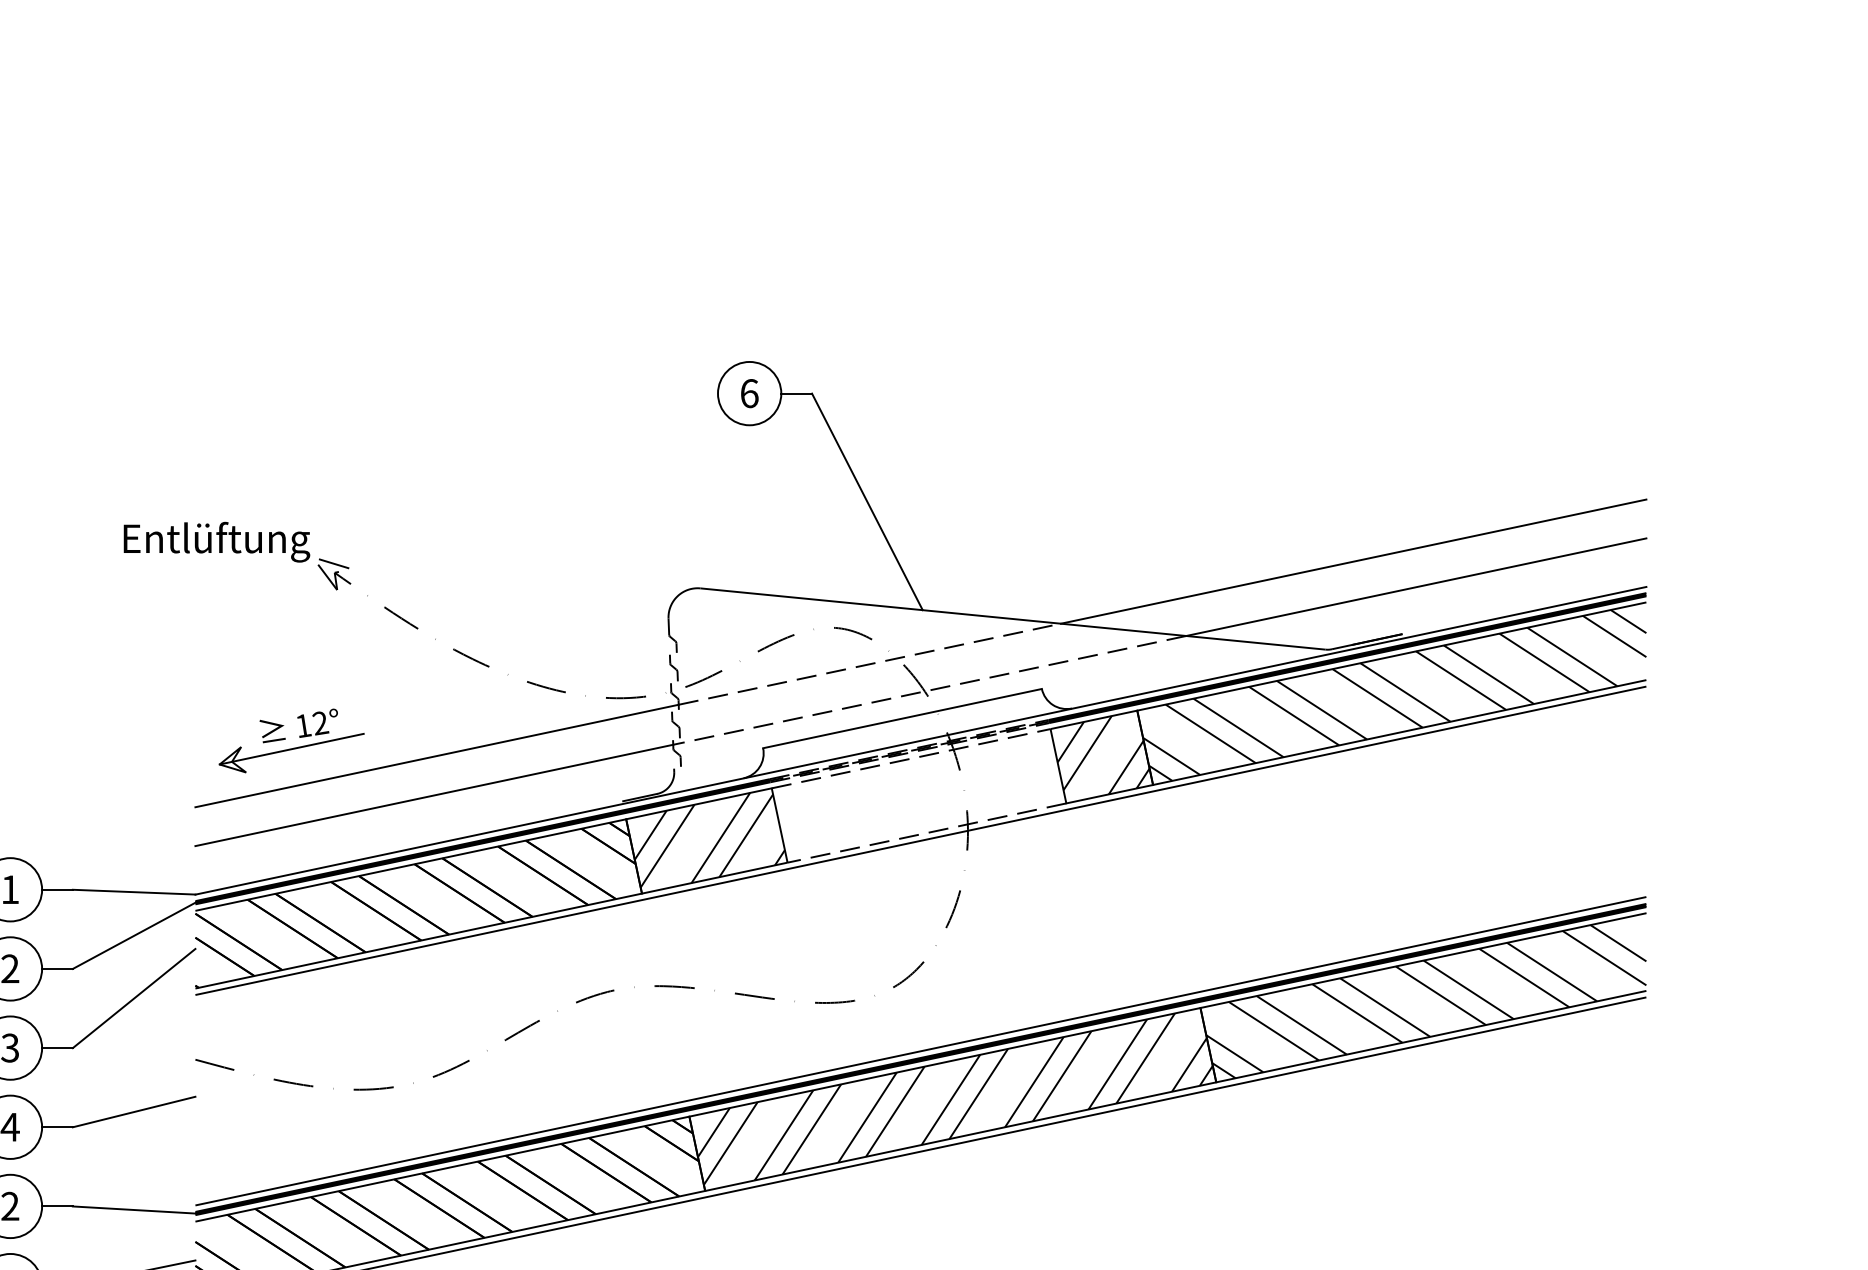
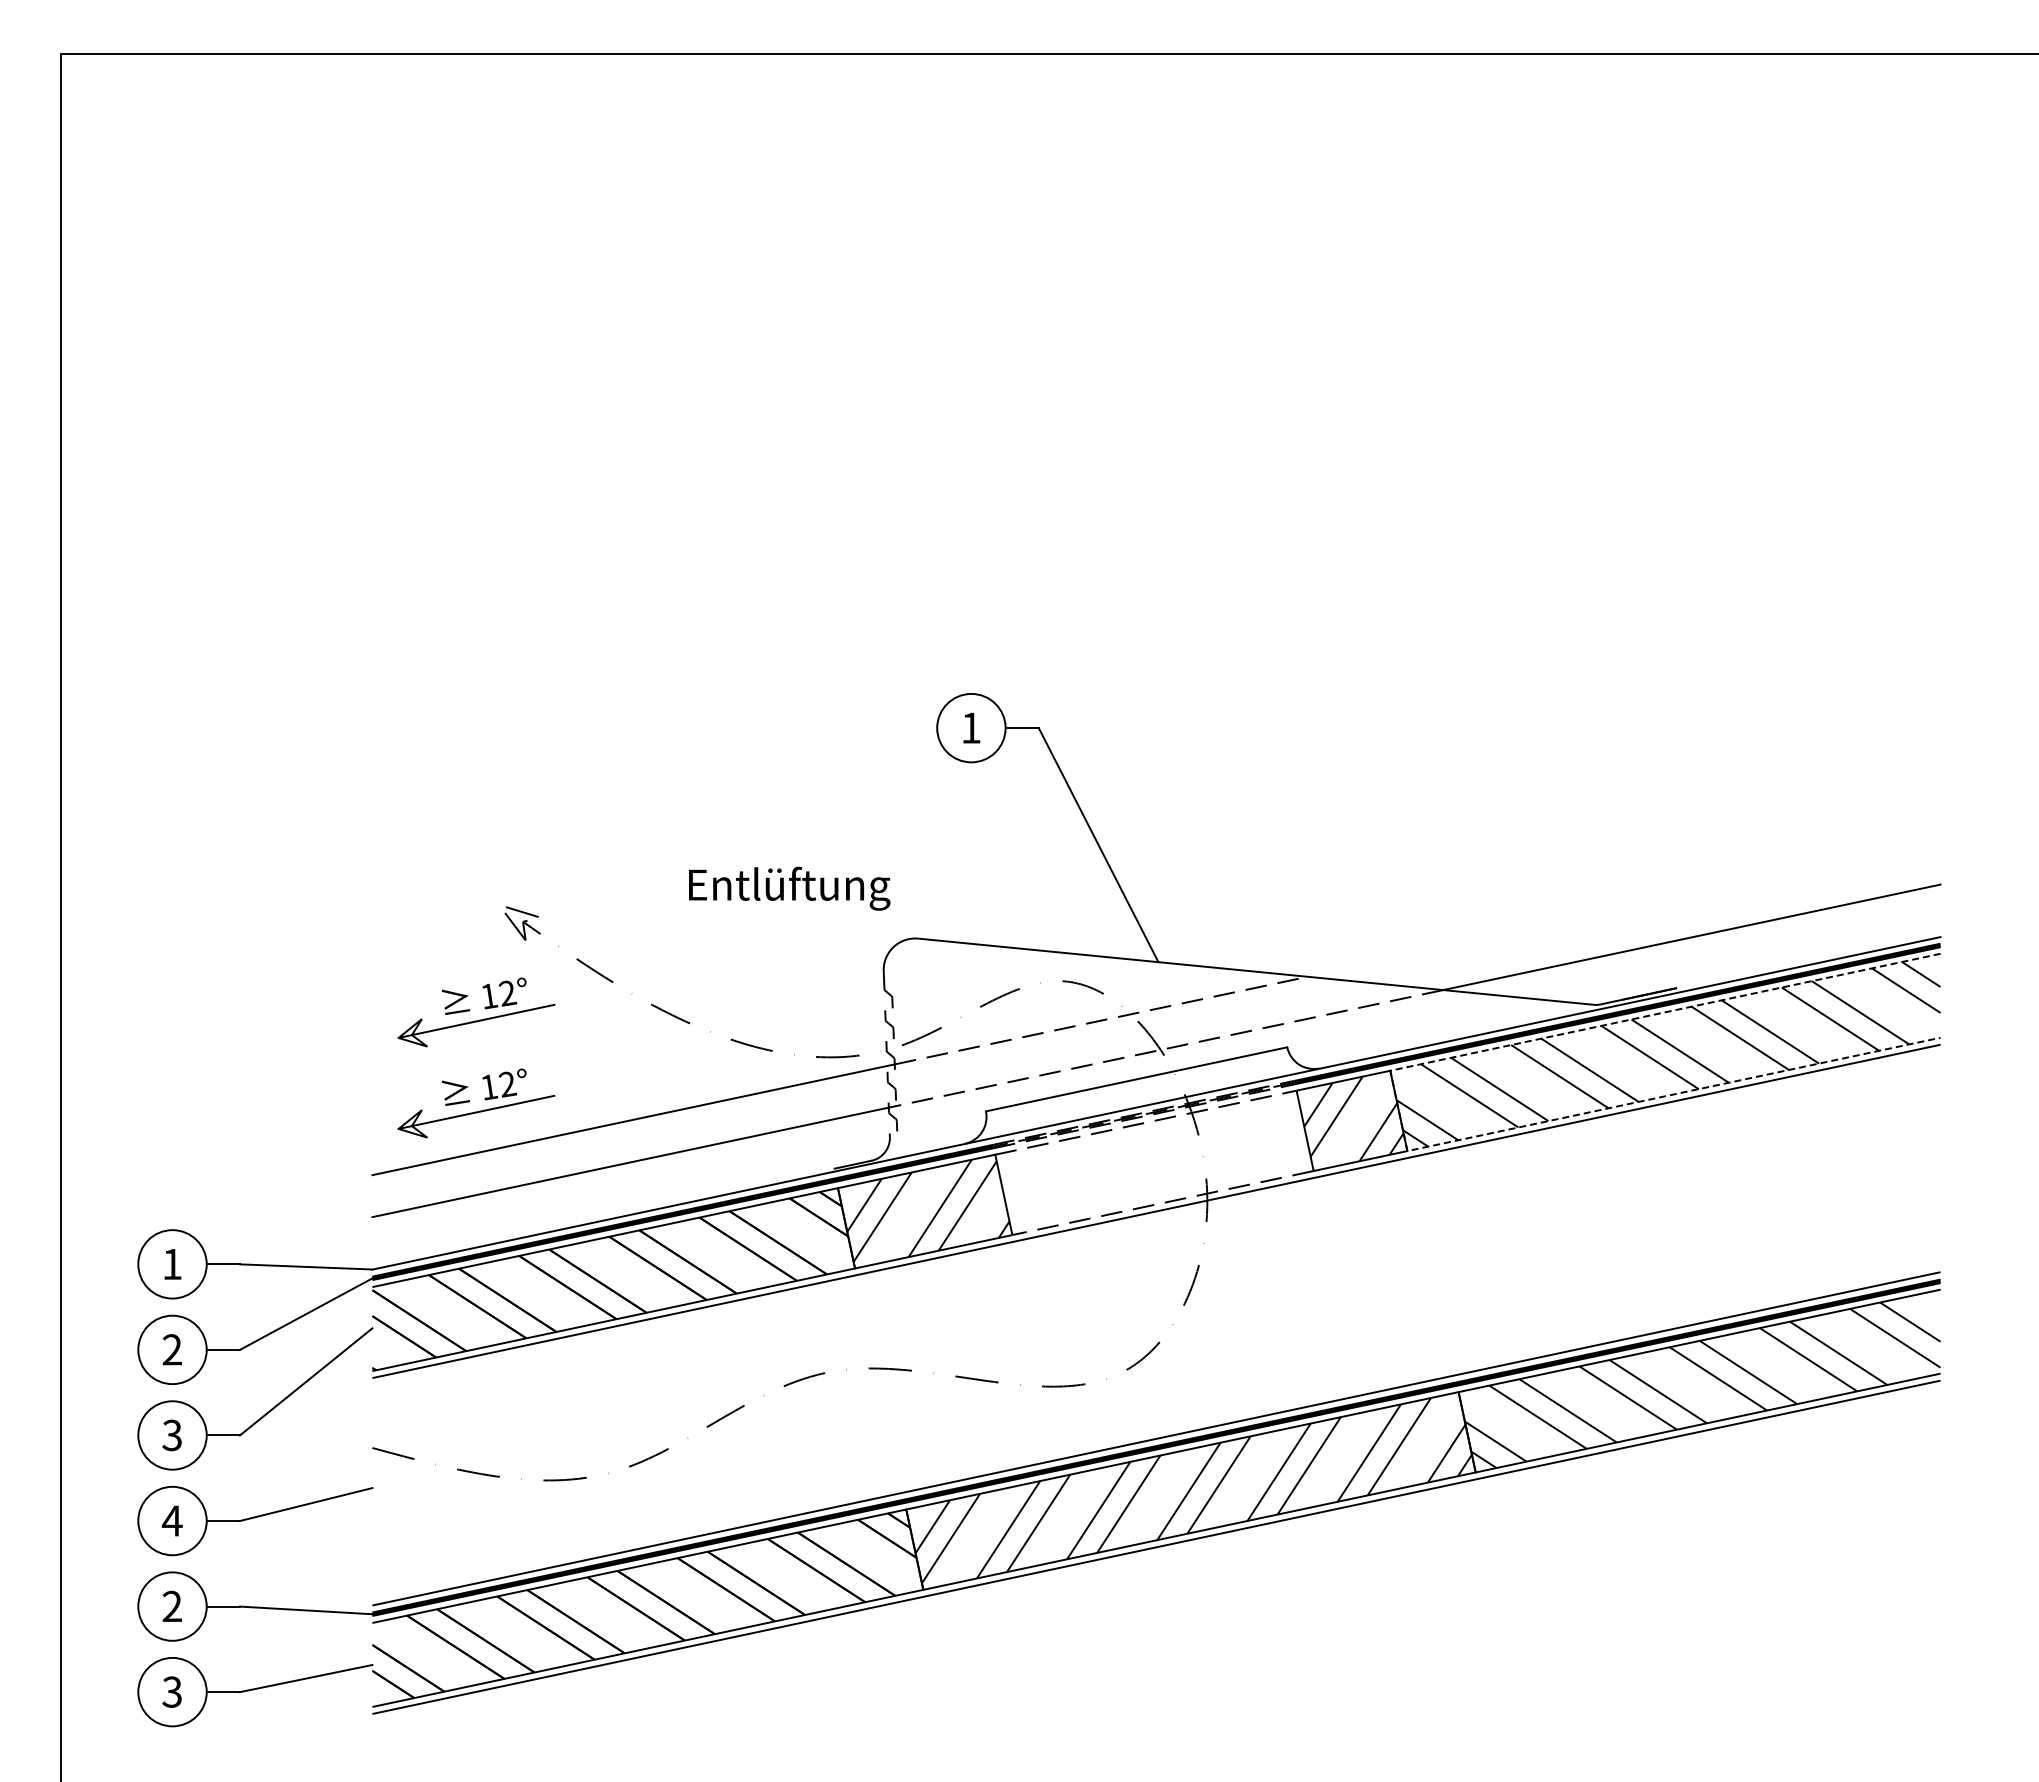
text: (749, 393) -> (971, 727), 6 -> 1
text: (216, 542) -> (789, 888), moved
line: (1353, 561) -> (1623, 909), removed
part: (285, 655) -> (469, 1011), added
line: (1143, 740) -> (1397, 1102), solid -> dashed

